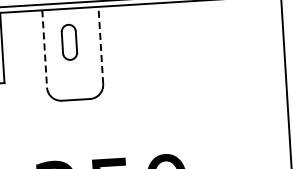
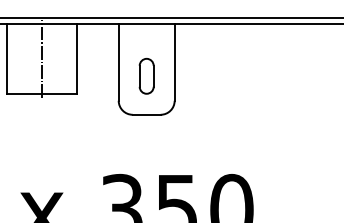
part: (69, 41) -> (146, 75), moved
line: (100, 44) -> (174, 61), dashed -> solid
line: (44, 49) -> (118, 62), dashed -> solid

